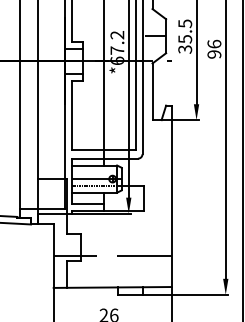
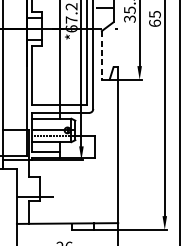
text: (214, 48) -> (155, 18), 96 -> 65
line: (152, 92) -> (101, 56), solid -> dashed
line: (143, 256) -> (94, 196), removed

